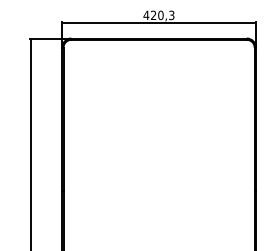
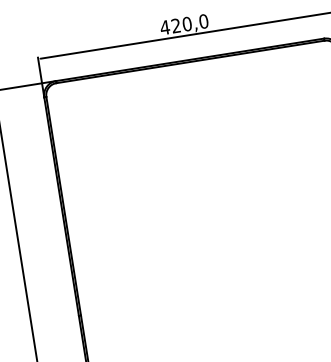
text: (171, 15) -> (203, 21), 420,3 -> 420,0

